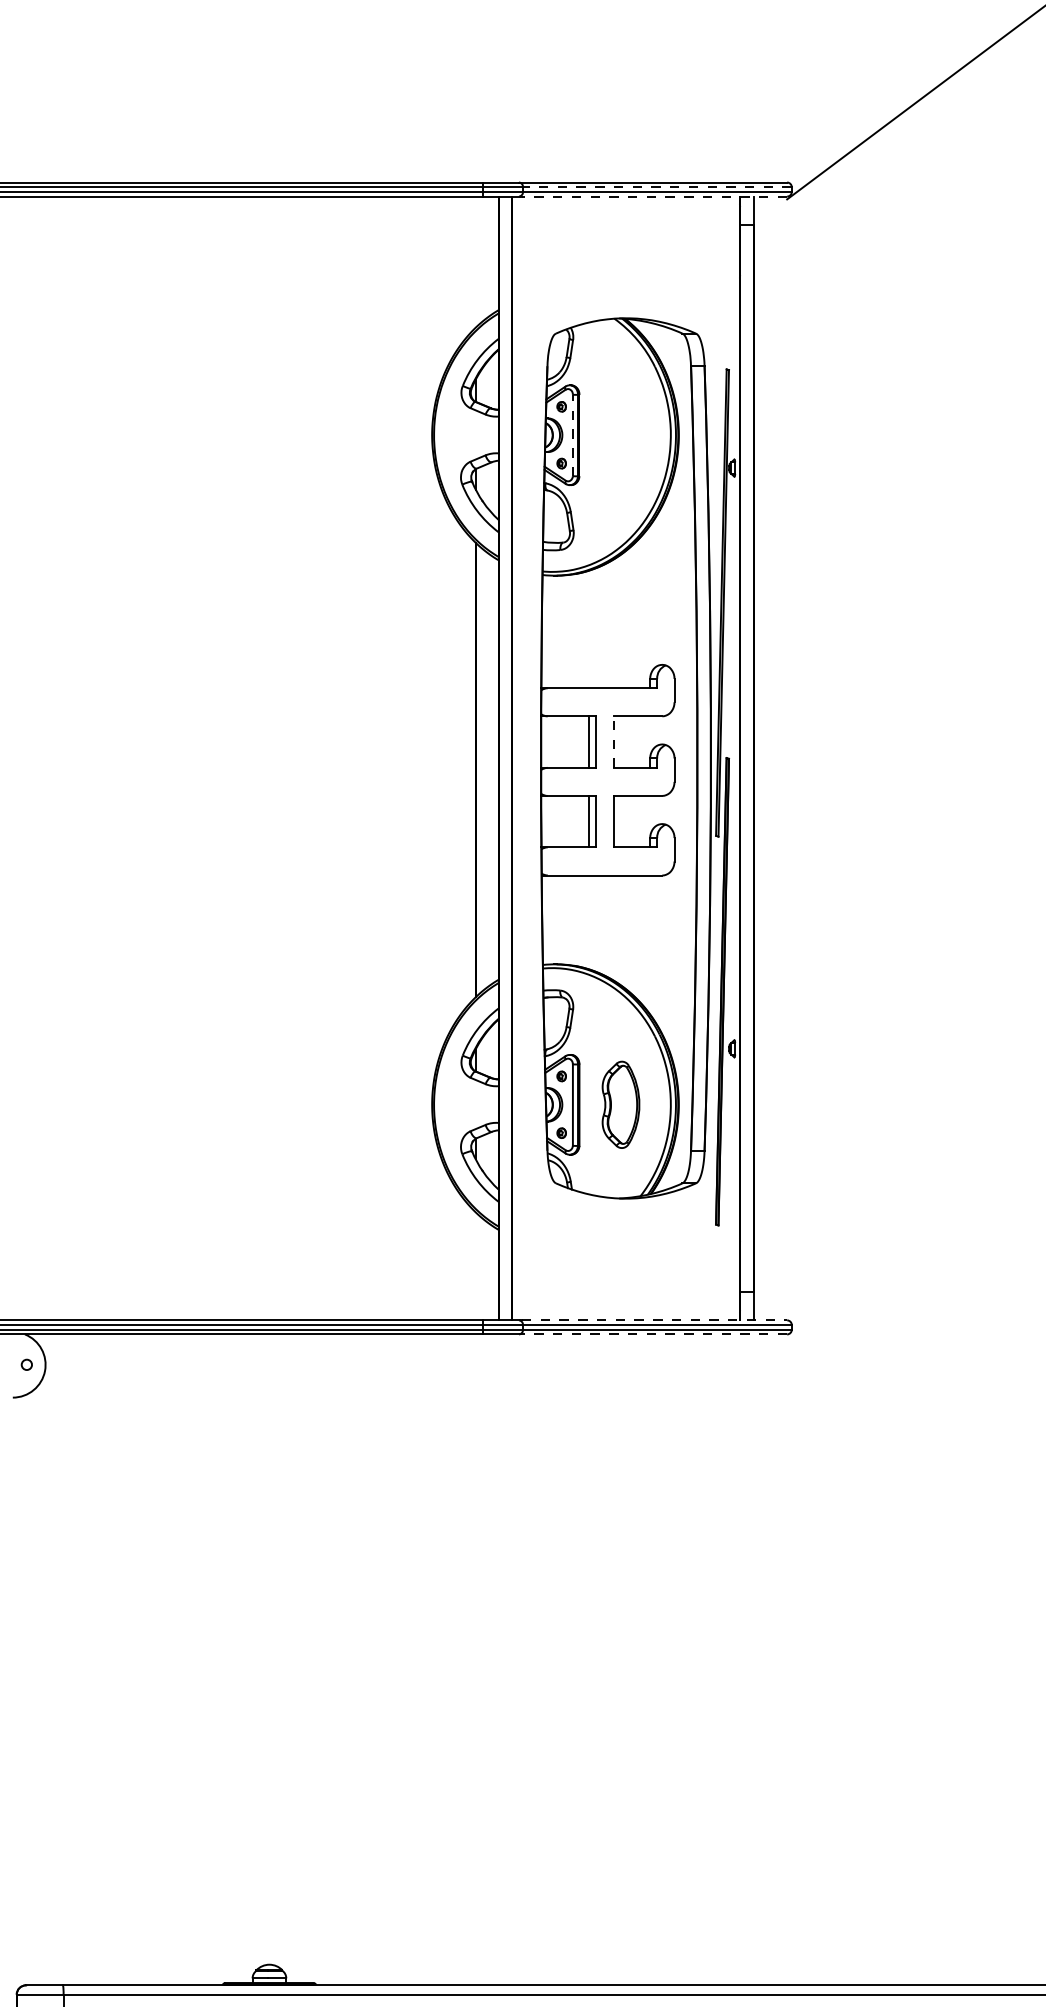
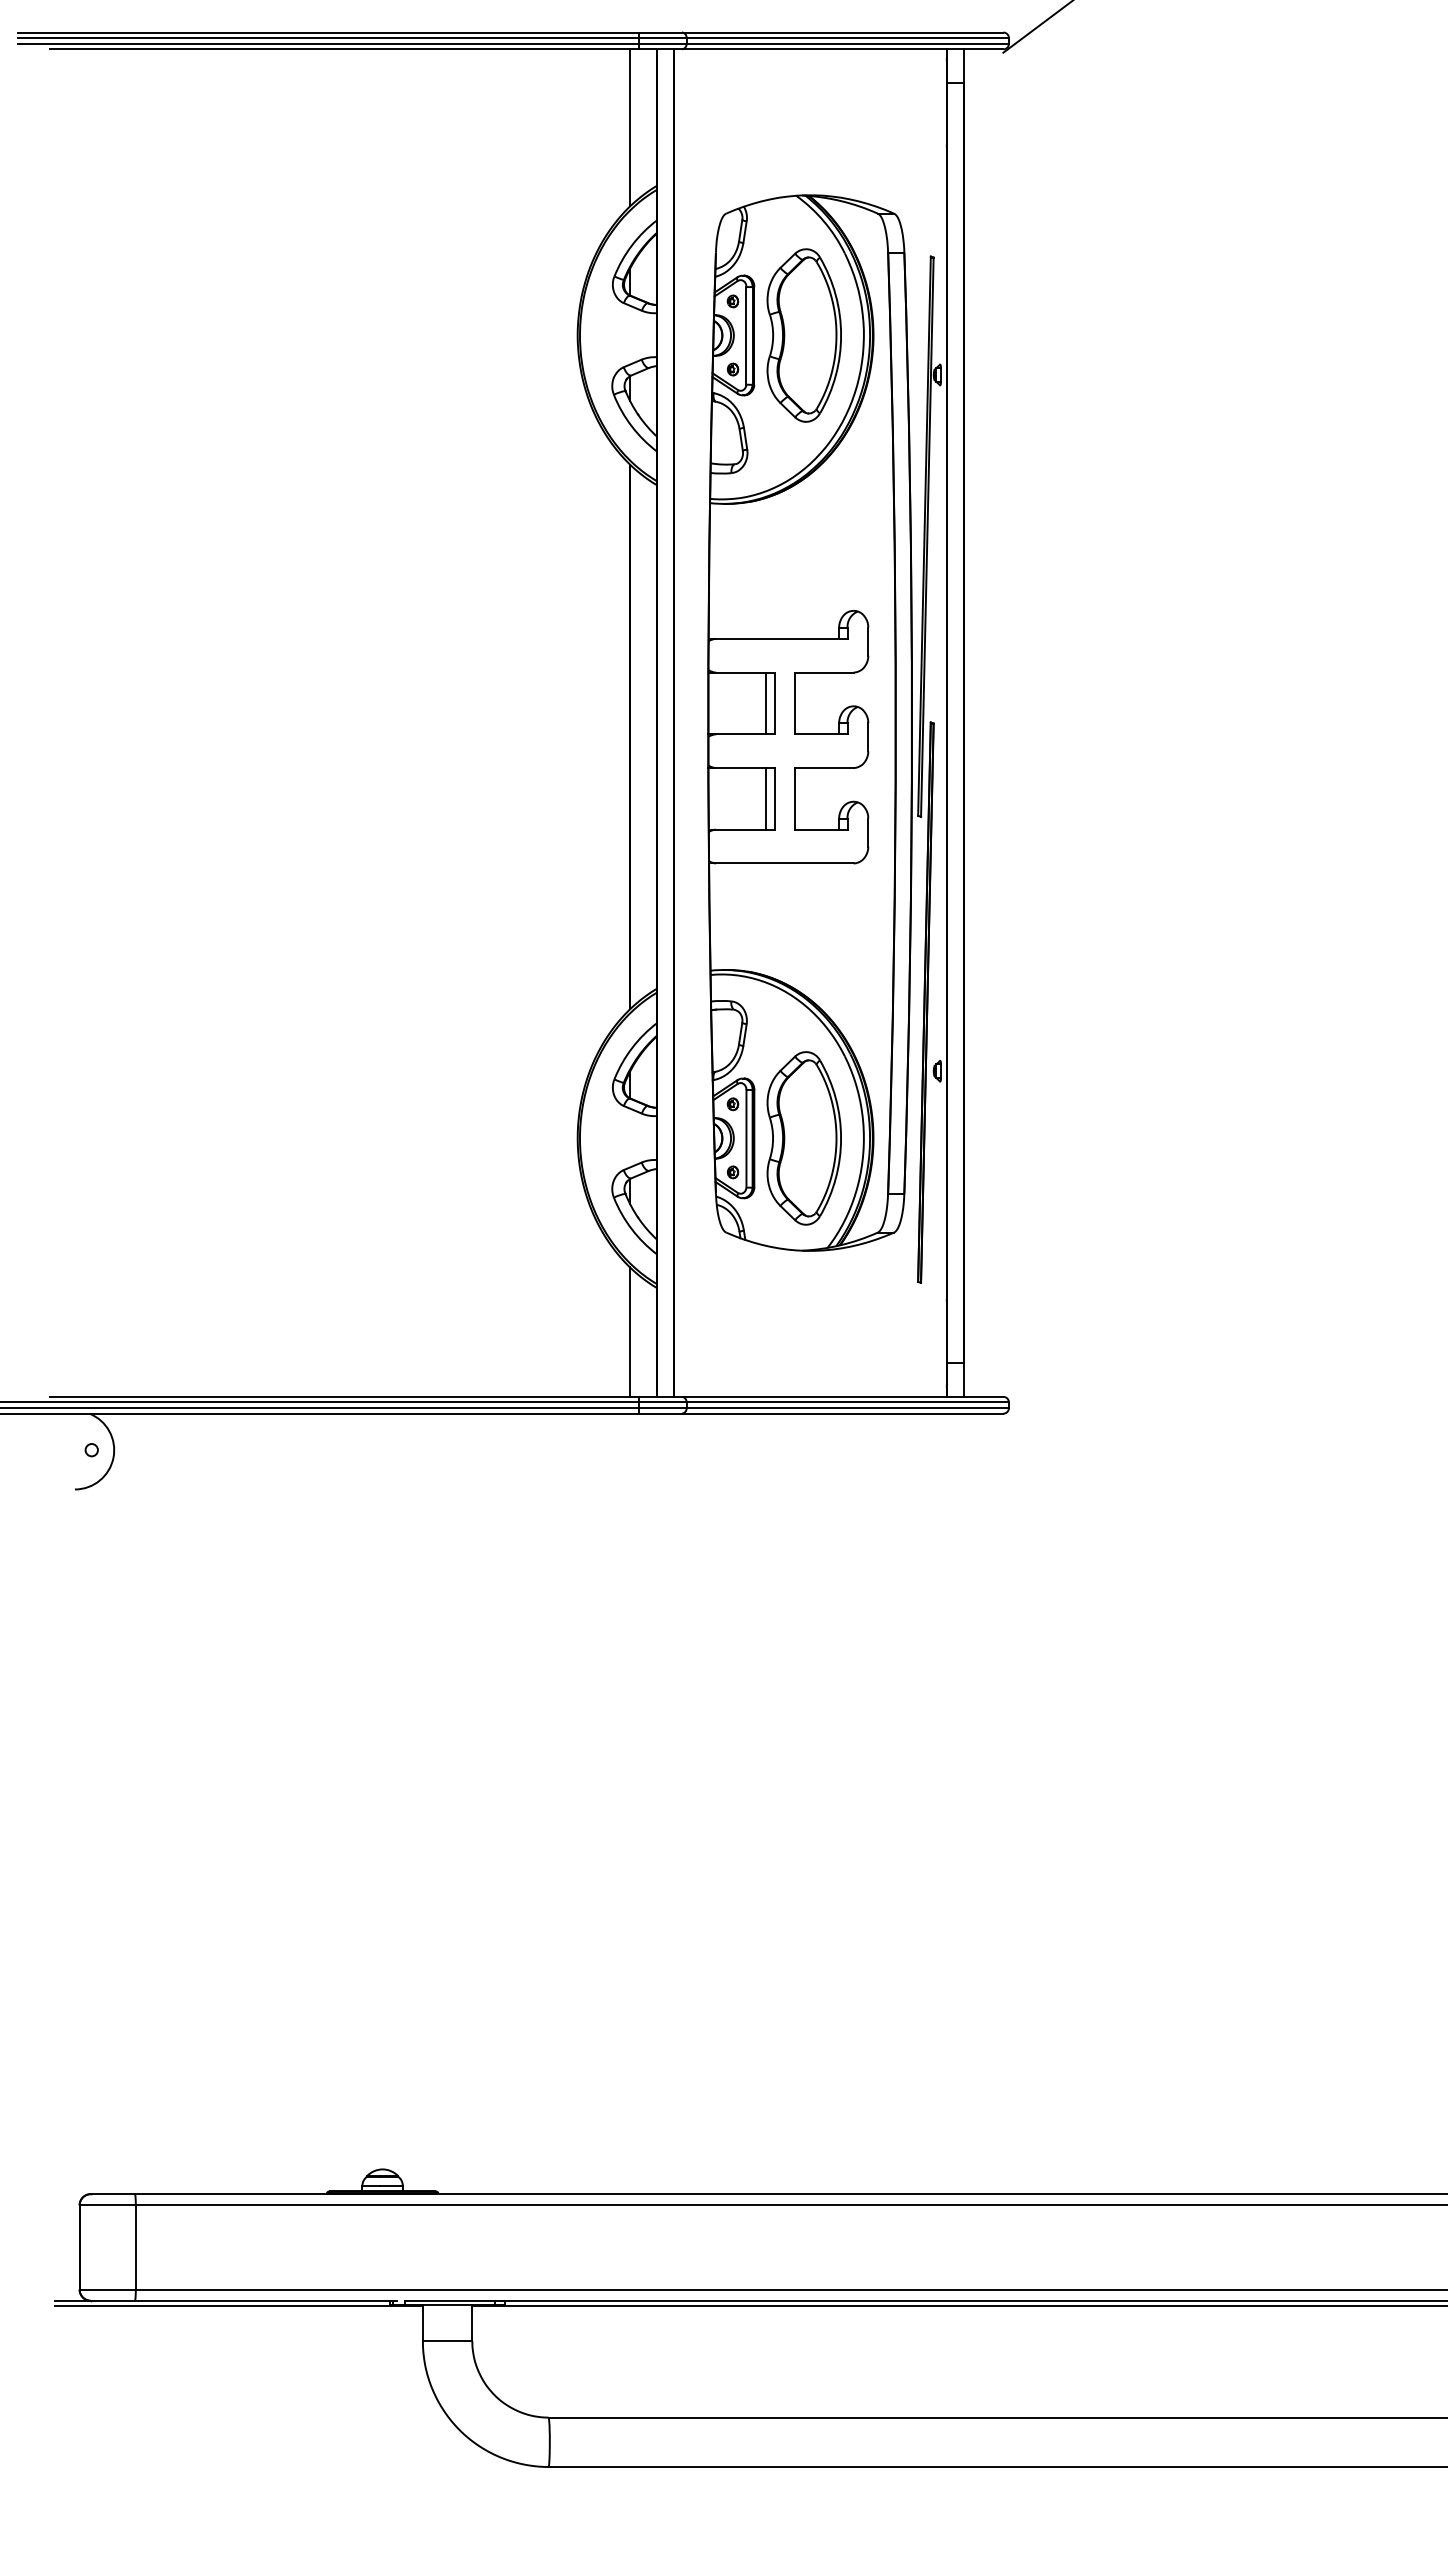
line: (657, 187) -> (847, 38), dashed -> solid
line: (654, 196) -> (844, 49), dashed -> solid
line: (476, 261) -> (630, 127), added
line: (572, 435) -> (746, 335), dashed -> solid
part: (620, 435) -> (803, 335), added
line: (613, 742) -> (795, 703), dashed -> solid
part: (620, 1104) -> (803, 1138), size x1.67
line: (476, 1265) -> (630, 1331), added
line: (654, 1320) -> (844, 1396), dashed -> solid
line: (652, 1334) -> (842, 1413), dashed -> solid

